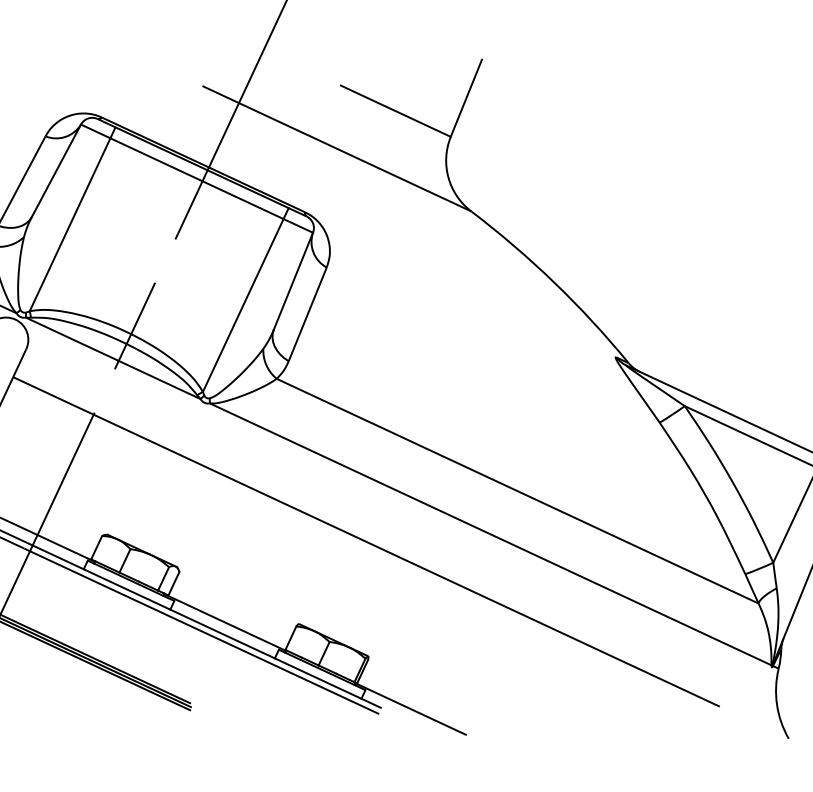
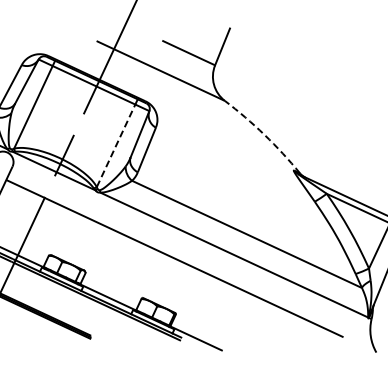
arc: (554, 281) -> (264, 134), solid -> dashed
line: (244, 304) -> (116, 145), solid -> dashed

